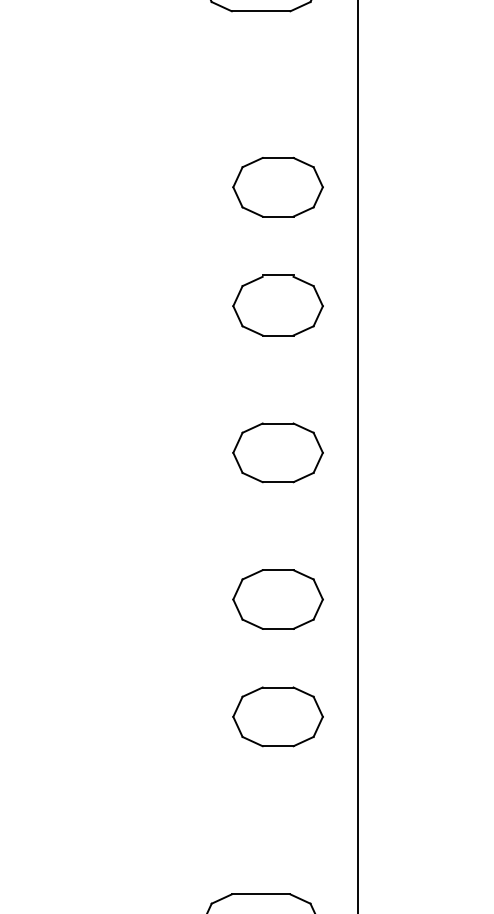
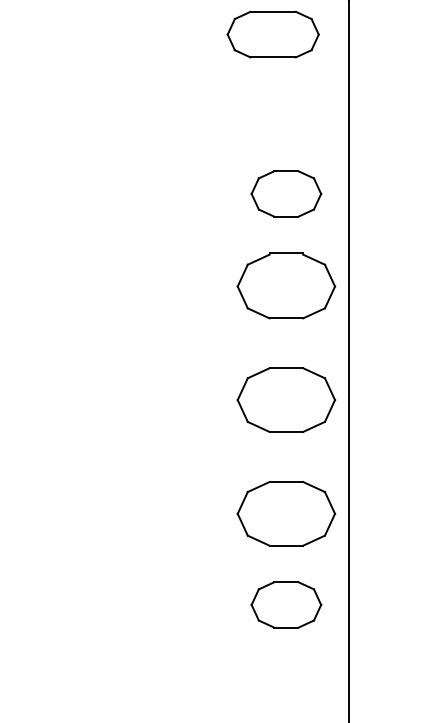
part: (278, 305) -> (286, 285), size x1.4
part: (278, 452) -> (286, 399), size x1.4
part: (278, 599) -> (286, 513), size x1.4

